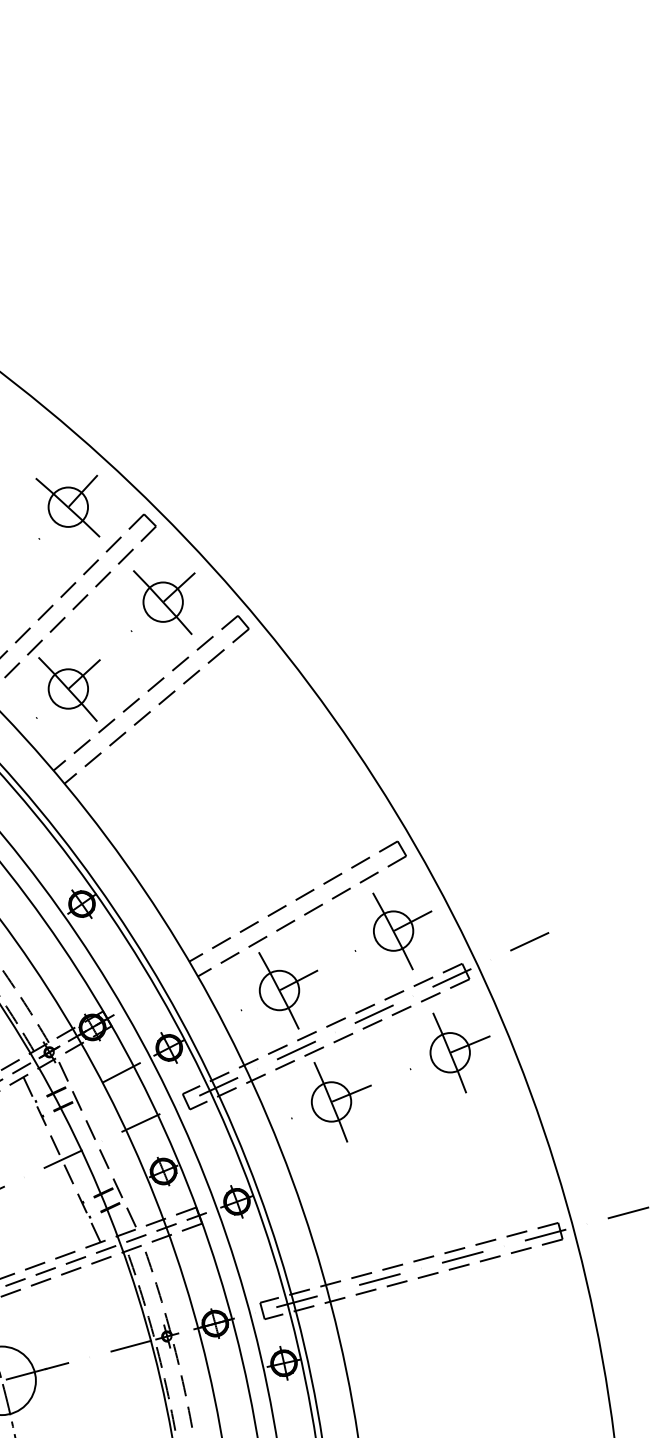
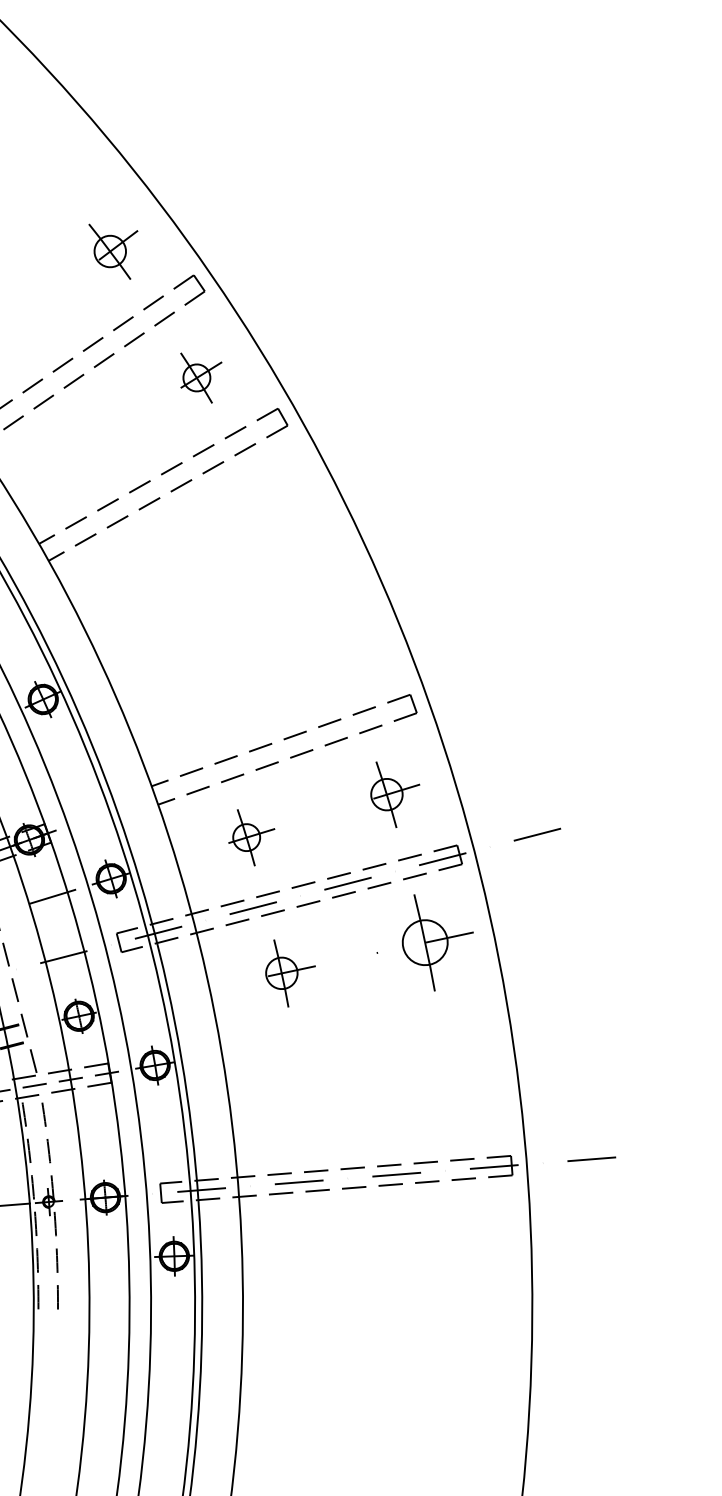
part: (67, 506) -> (109, 250), size x0.7
part: (162, 602) -> (196, 378), size x0.6
part: (68, 689) -> (72, 456), removed
part: (393, 931) -> (386, 794), size x0.7
part: (279, 990) -> (246, 837), size x0.6
part: (331, 1102) -> (281, 973), size x0.7

